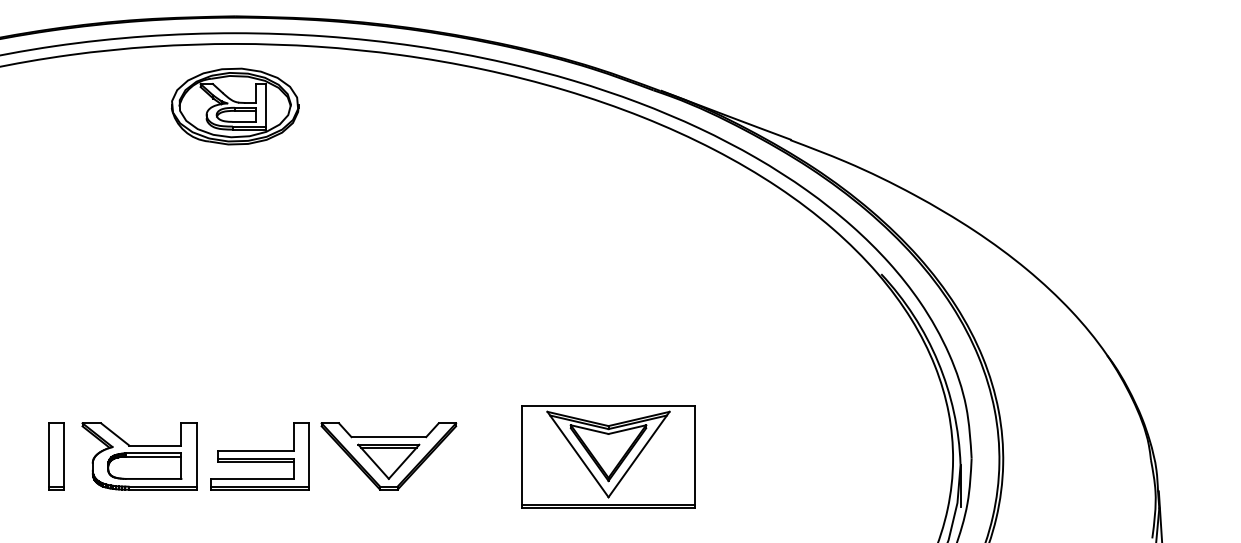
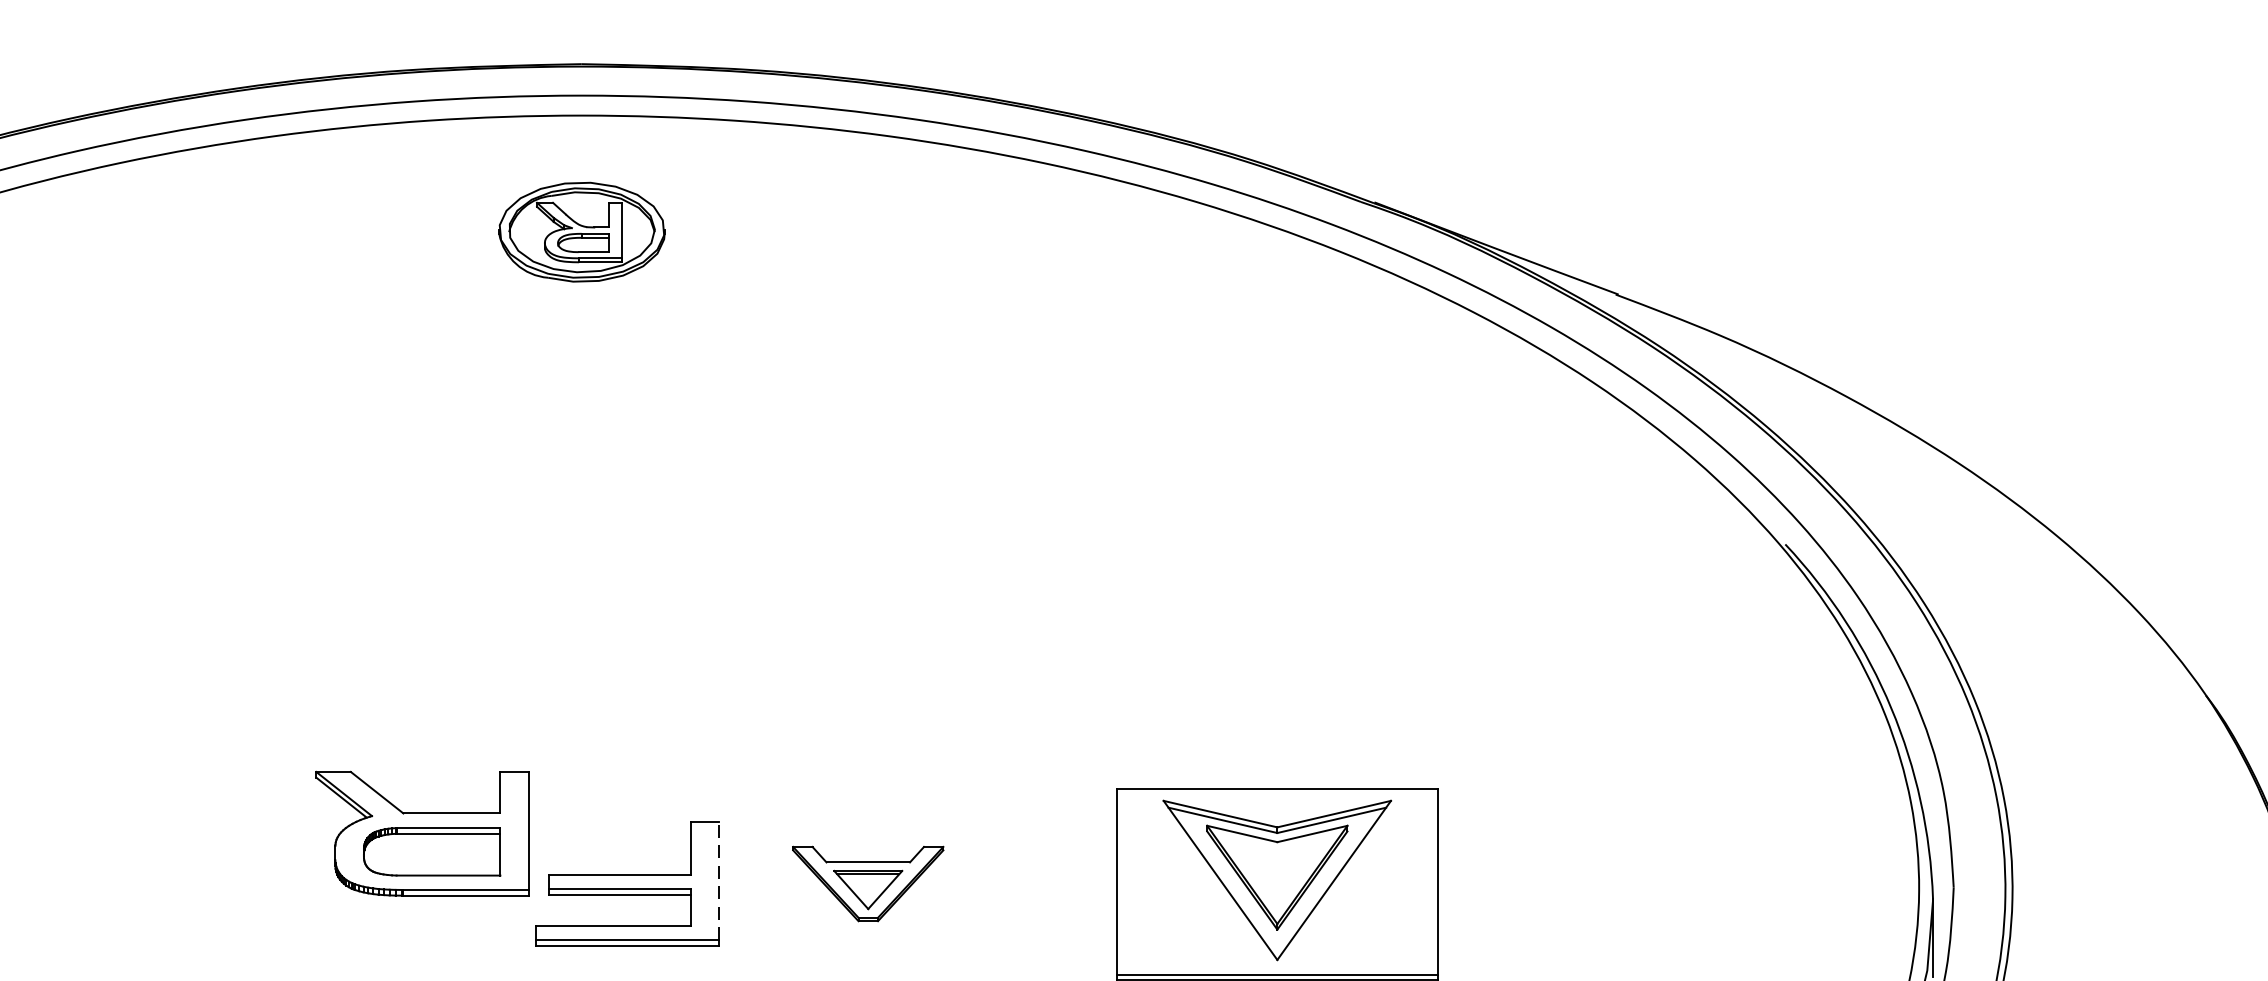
part: (235, 106) -> (582, 232), size x0.7
line: (308, 454) -> (718, 880), solid -> dashed
part: (56, 456) -> (249, 884), removed
part: (139, 456) -> (422, 833), moved
part: (388, 456) -> (867, 884), size x0.6

